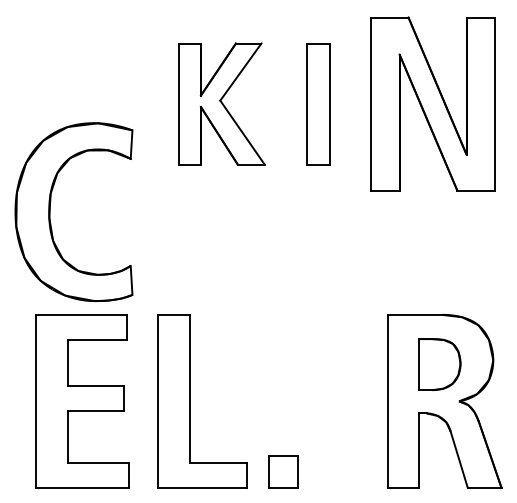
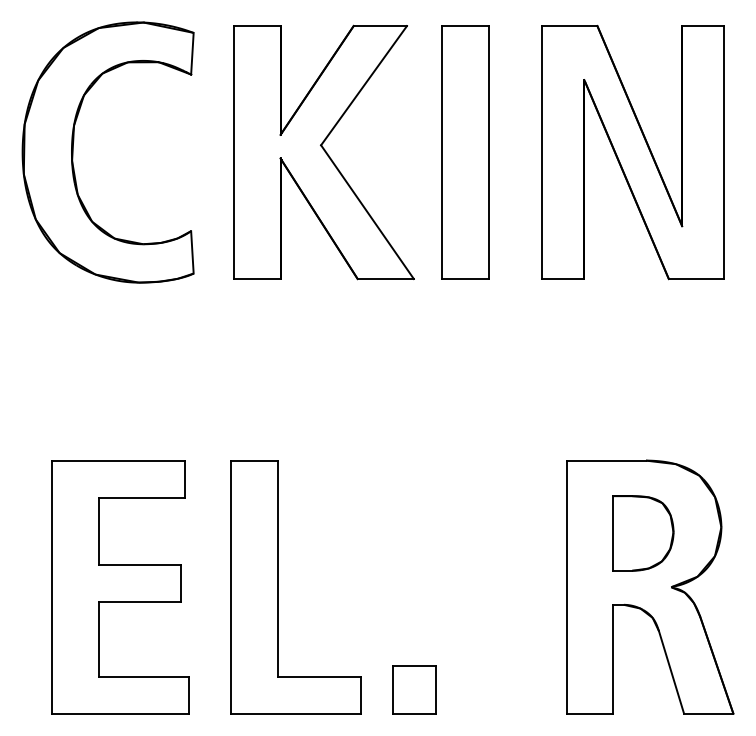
part: (221, 103) -> (323, 151), size x1.43
part: (318, 104) -> (465, 153), size x1.43
part: (50, 212) -> (73, 153), moved

